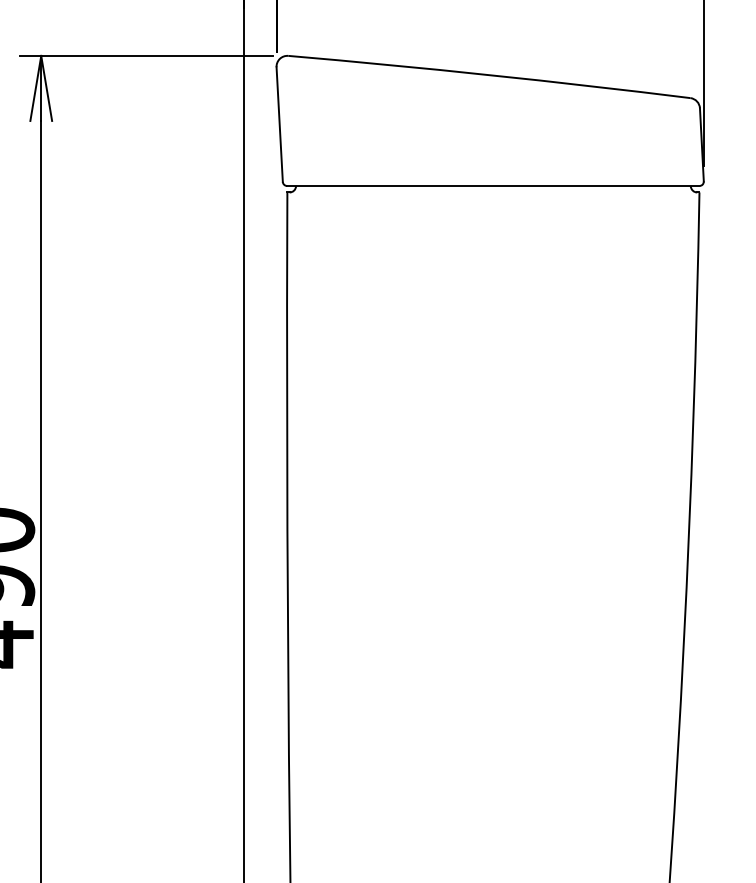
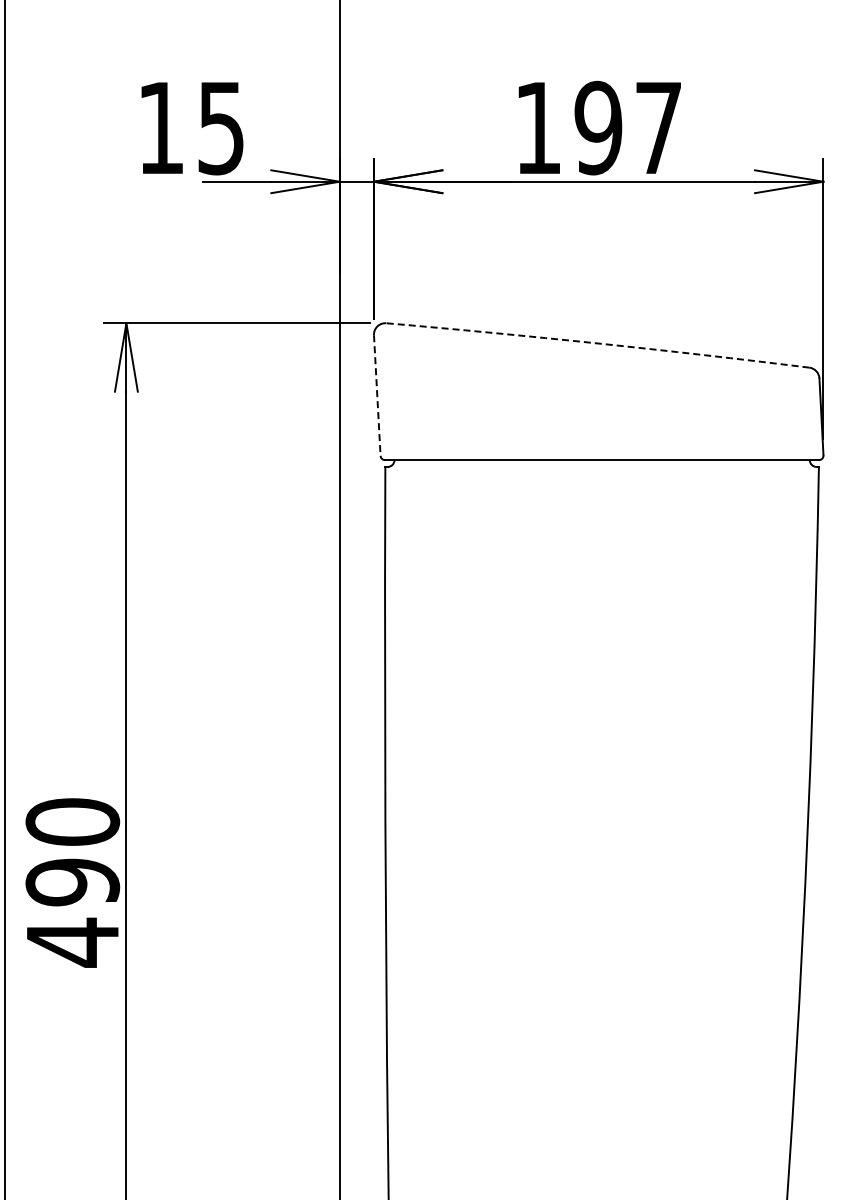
arc: (489, 75) -> (598, 343), solid -> dashed
line: (279, 125) -> (377, 396), solid -> dashed

